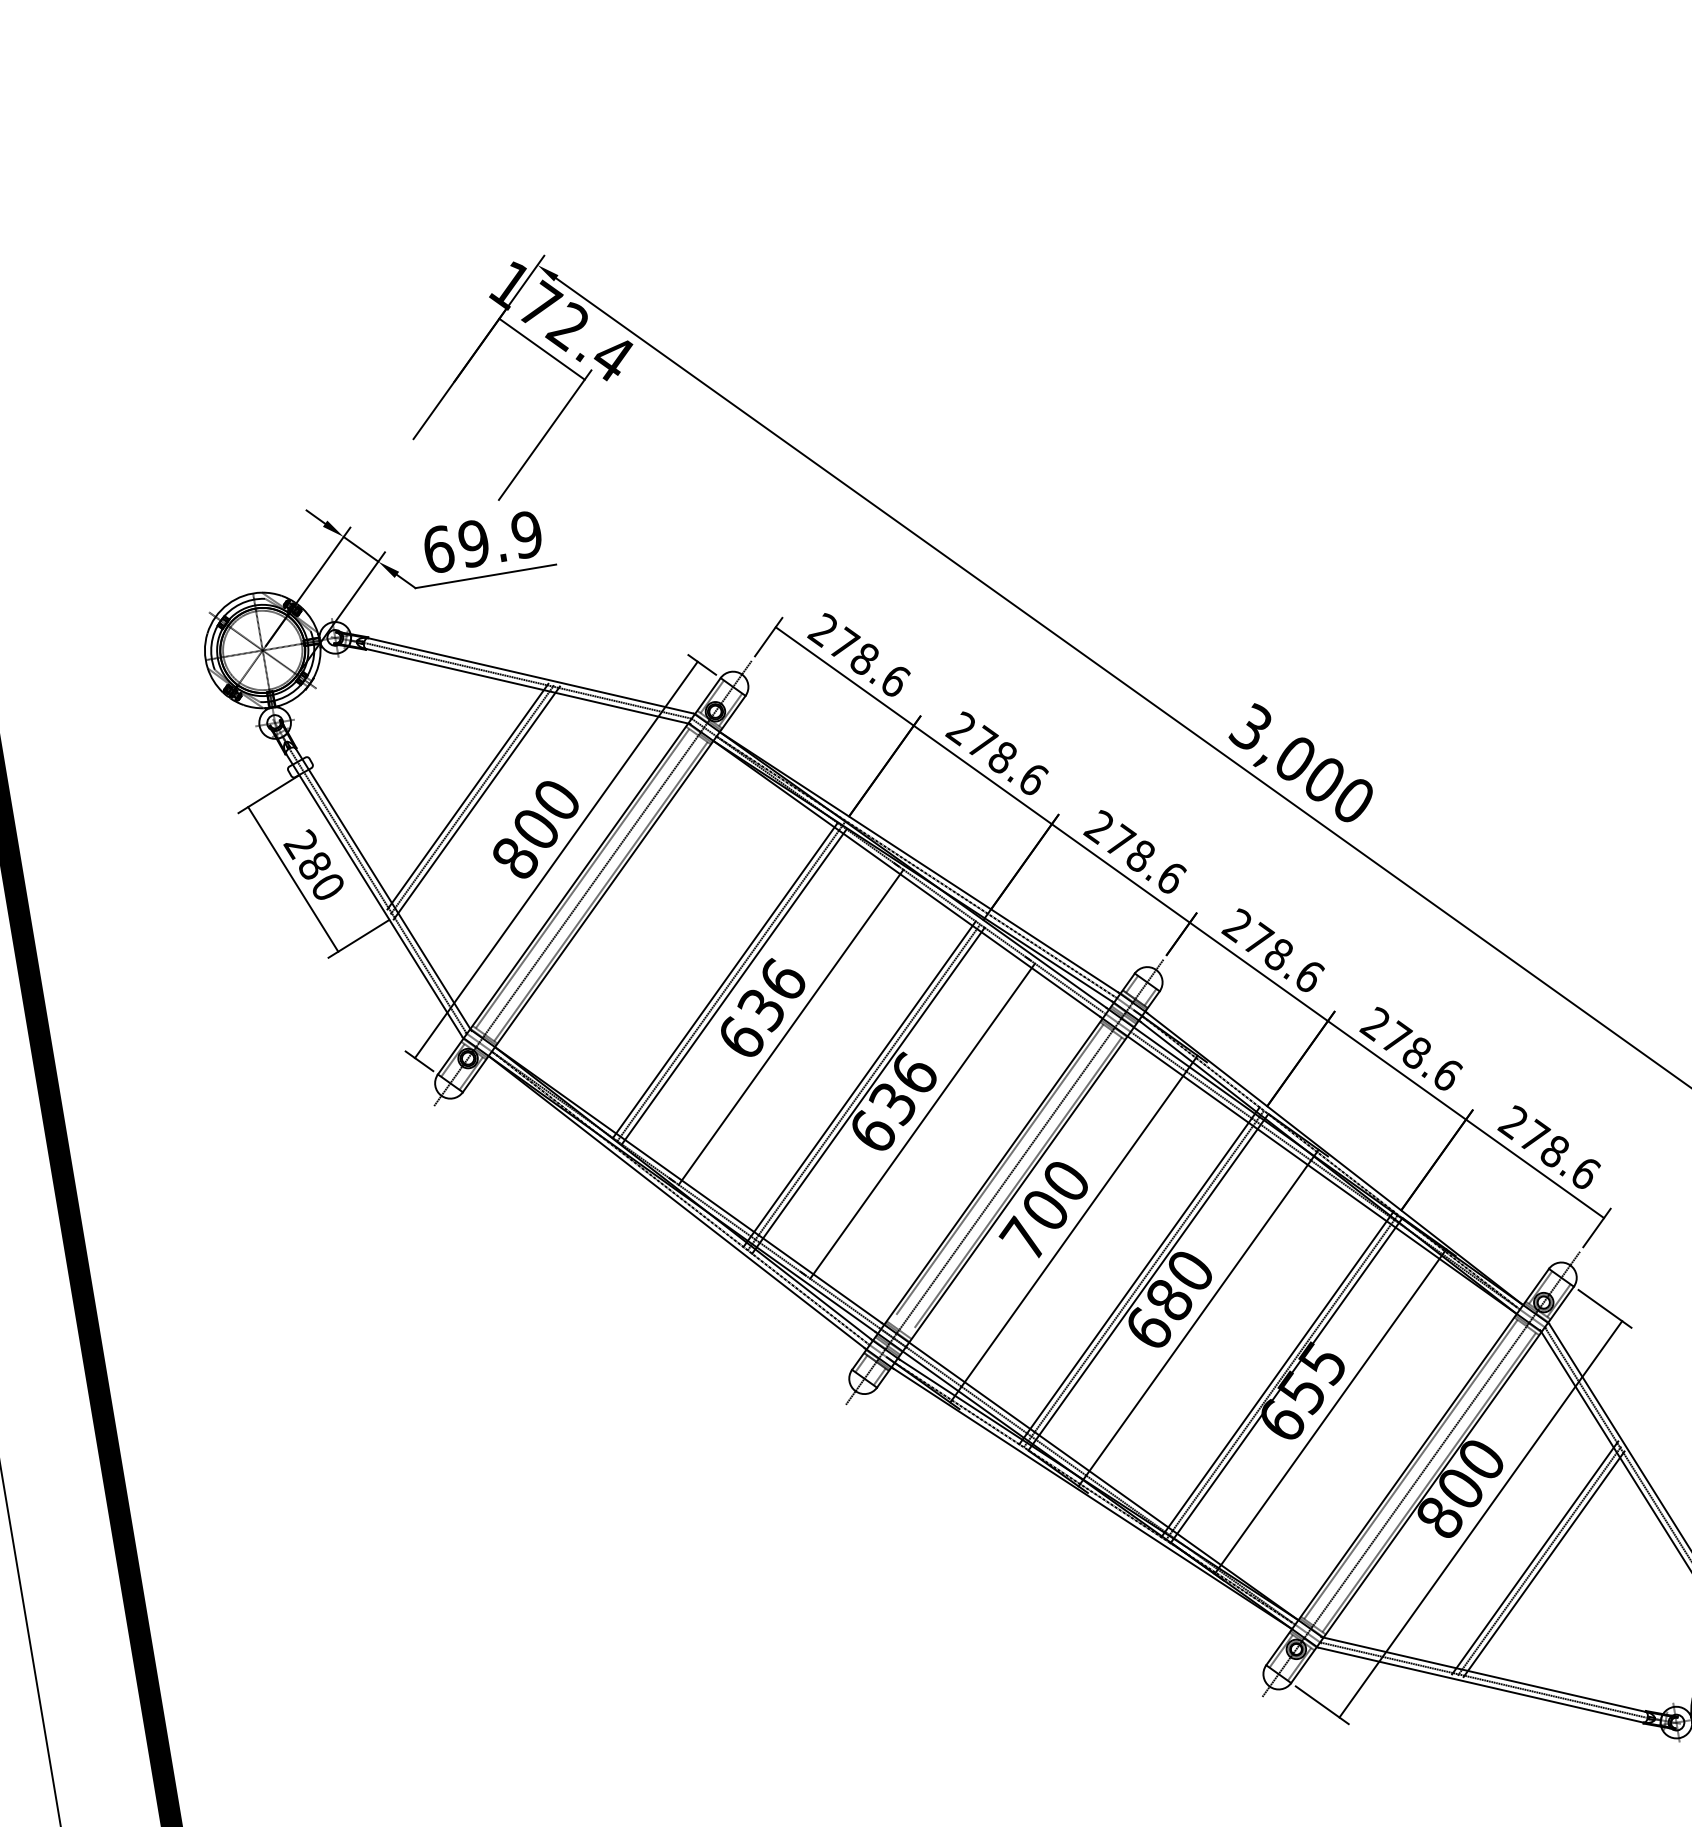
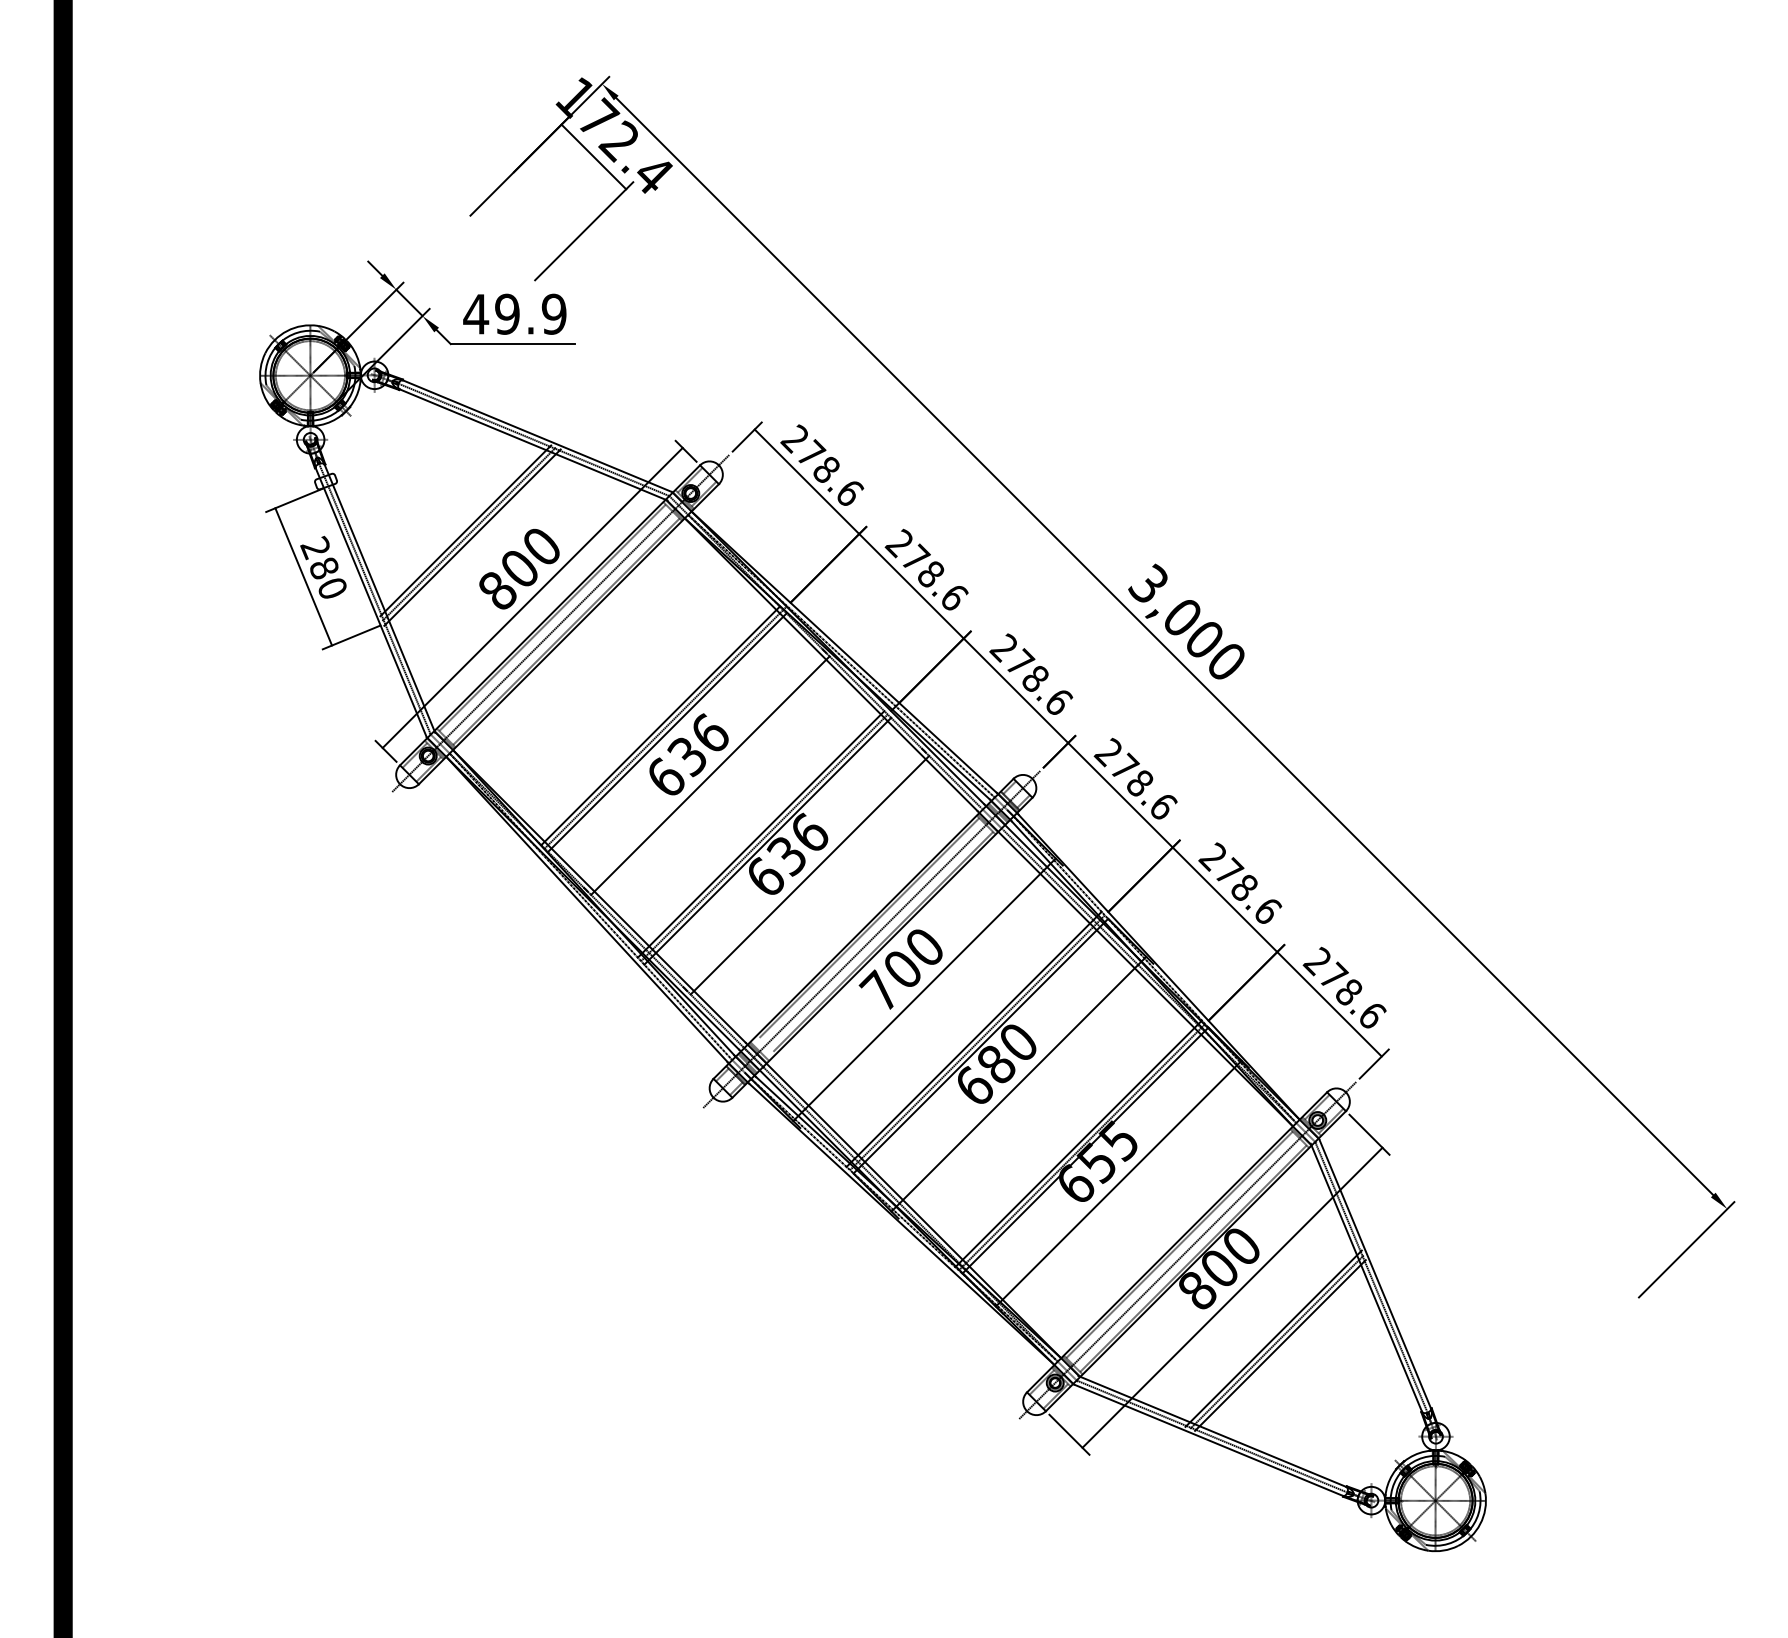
text: (438, 548) -> (476, 313), 69.9 -> 49.9

